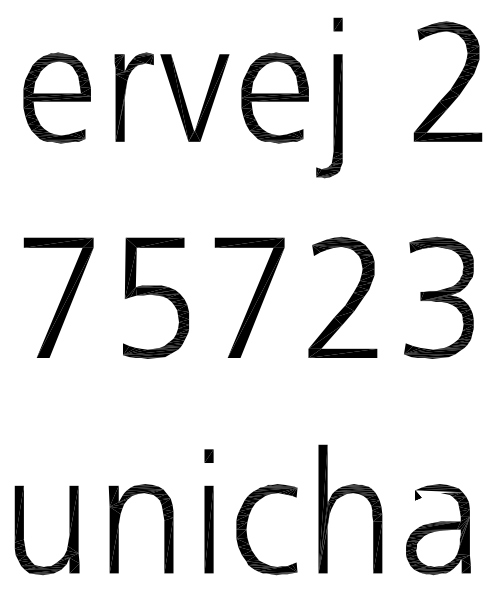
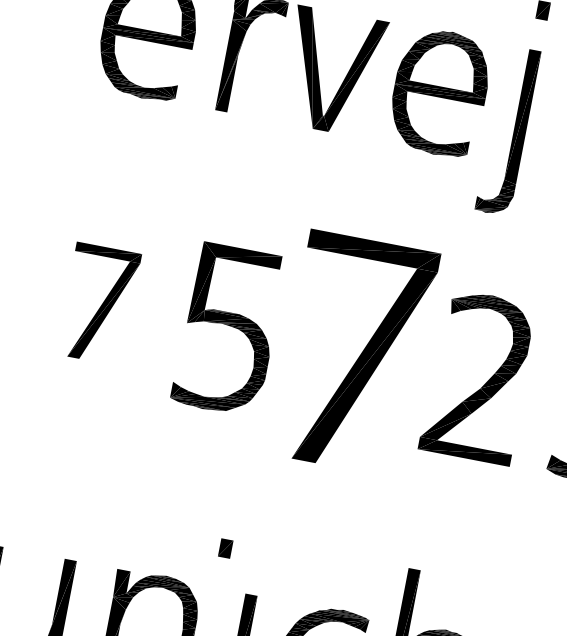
part: (58, 297) -> (98, 303), size x0.7
part: (249, 297) -> (354, 353), size x1.4
part: (208, 455) -> (225, 547), moved

